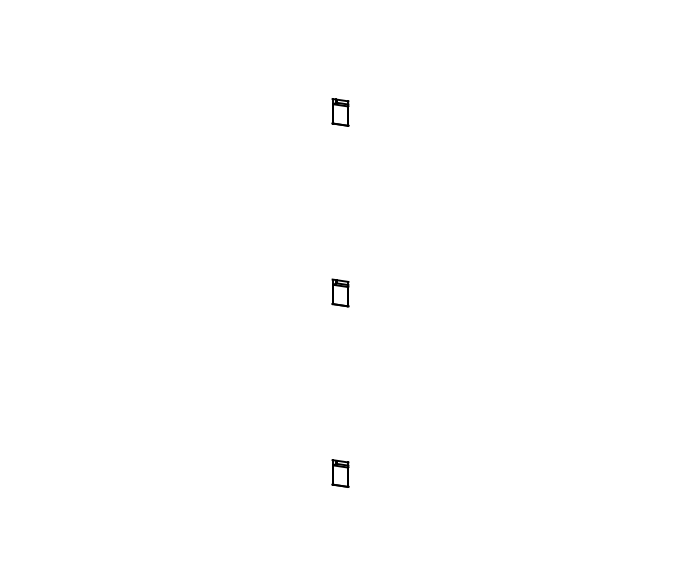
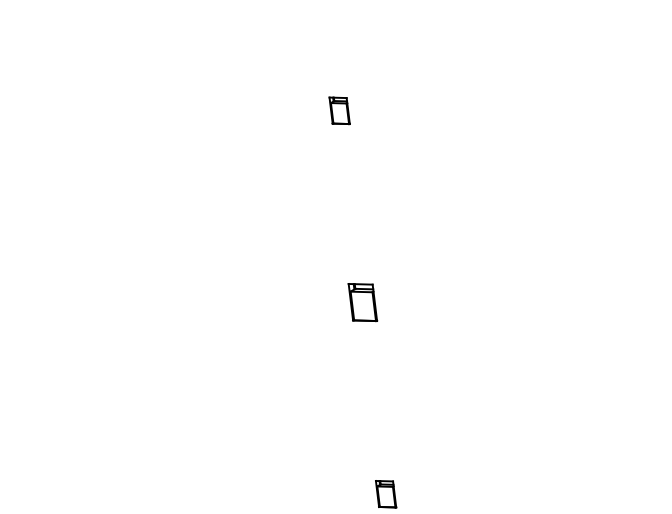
part: (340, 292) -> (362, 301), size x1.4

